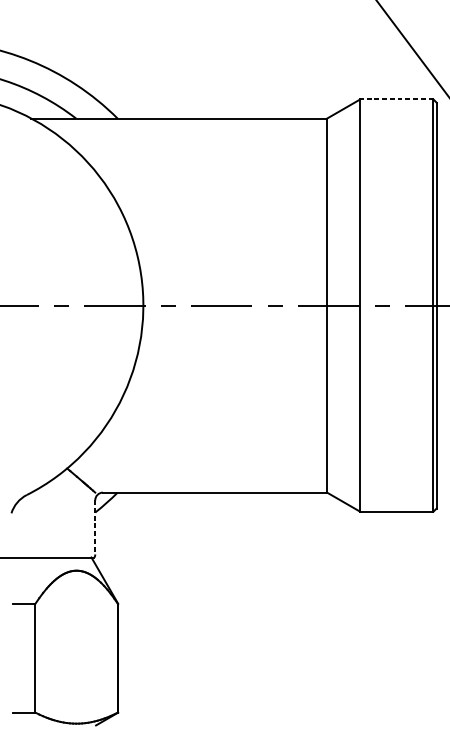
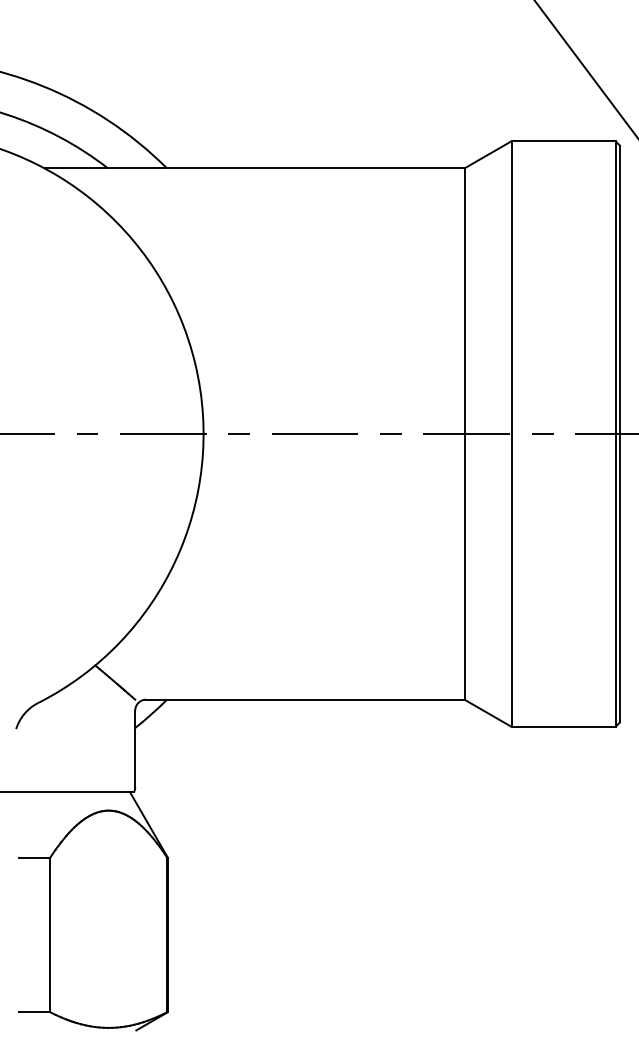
line: (396, 99) -> (563, 141), dashed -> solid
line: (95, 527) -> (135, 749), dashed -> solid

